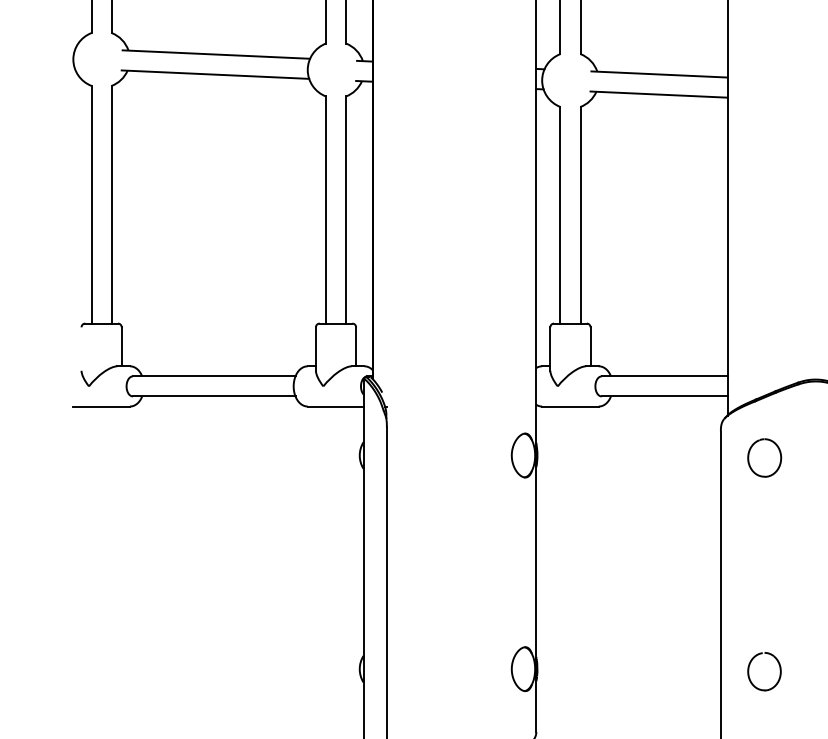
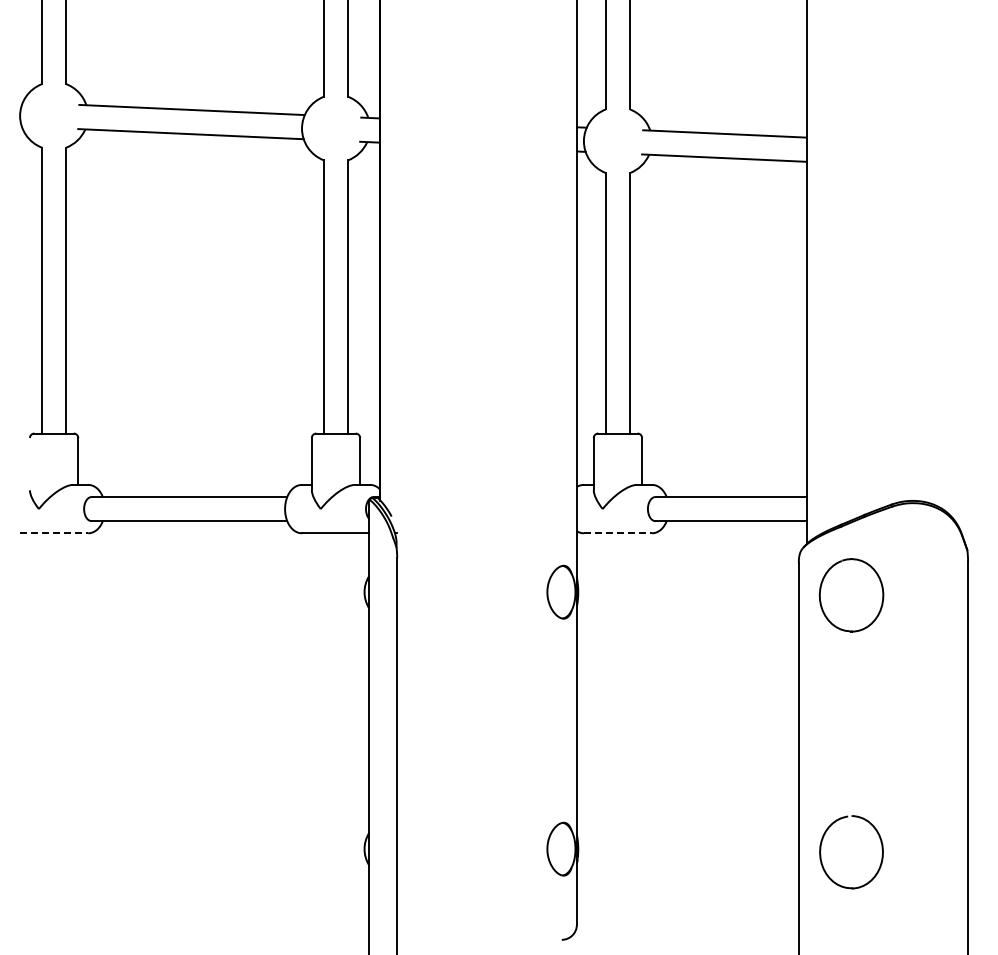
line: (101, 406) -> (54, 533), solid -> dashed
line: (570, 406) -> (618, 533), solid -> dashed
part: (764, 457) -> (851, 594), size x1.6
part: (763, 671) -> (850, 851), size x1.6

